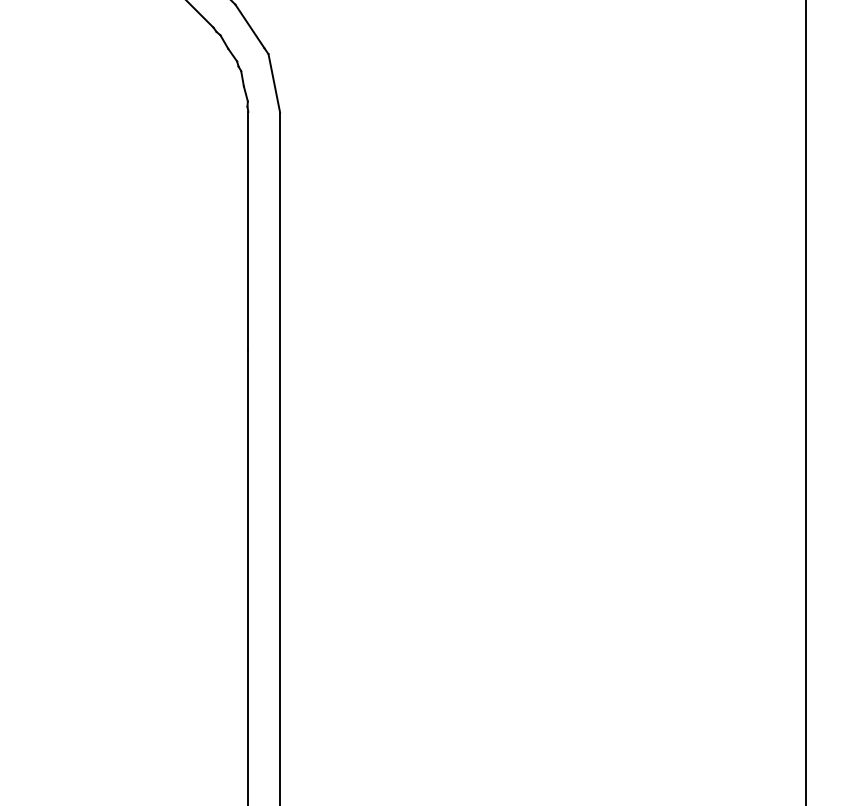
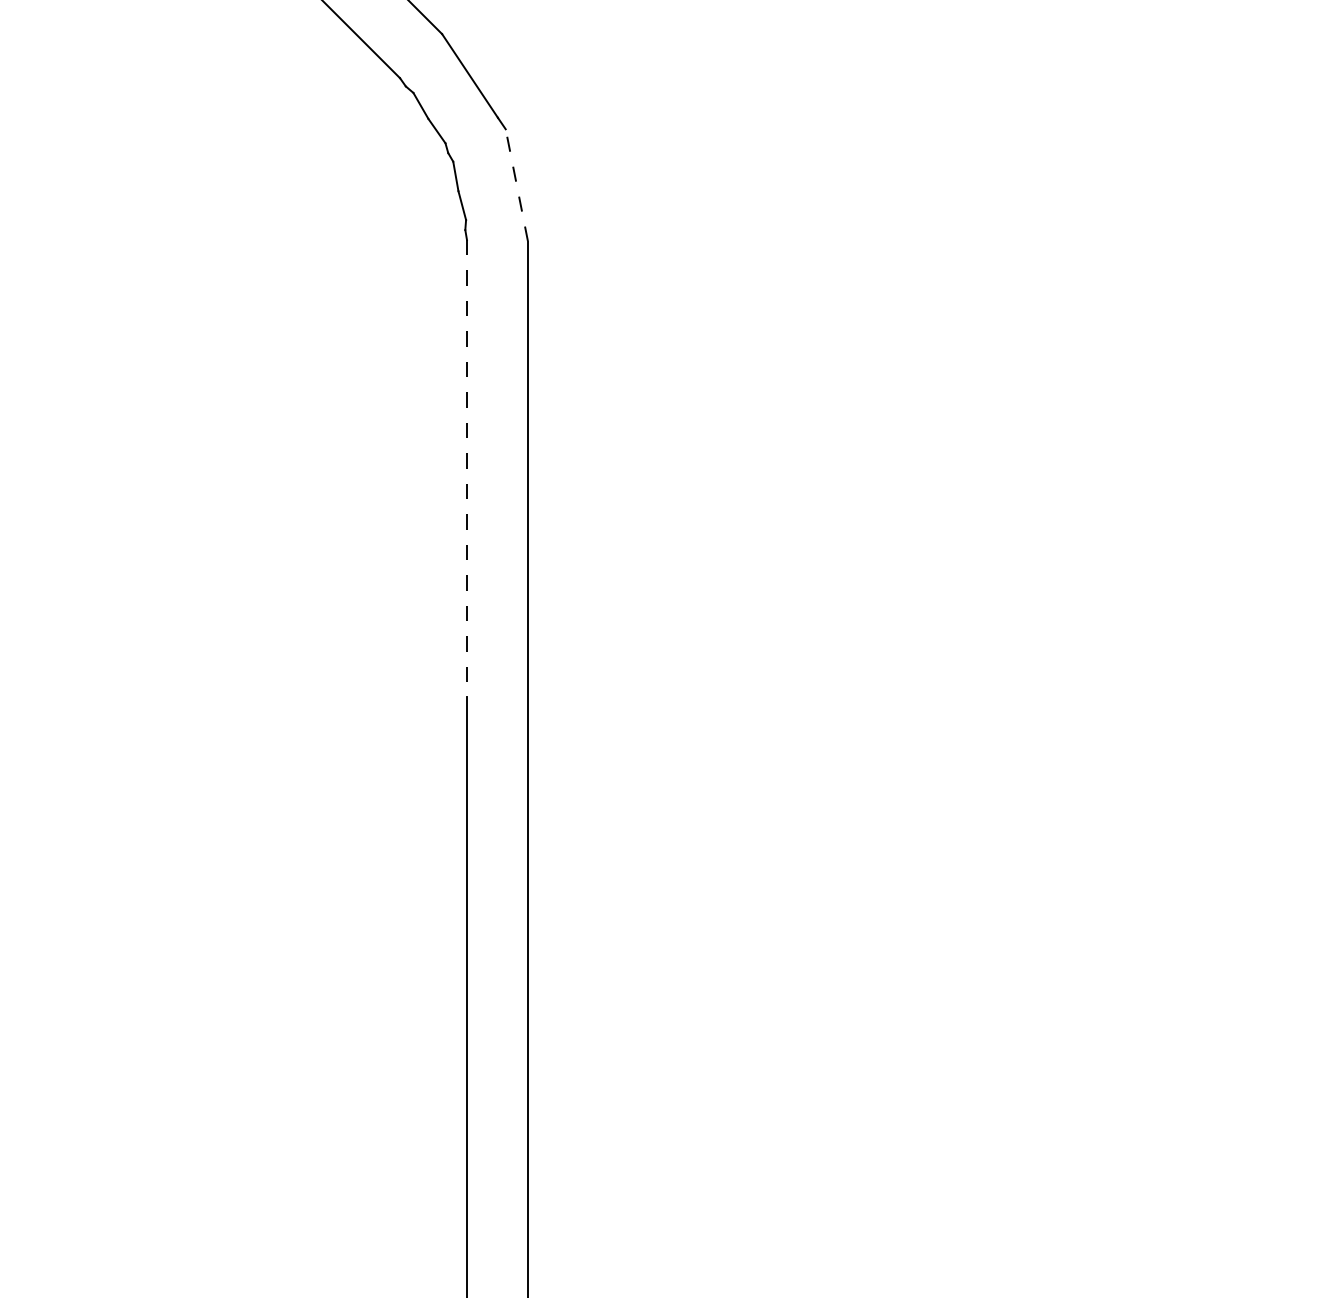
line: (274, 83) -> (517, 185), solid -> dashed
line: (248, 231) -> (467, 469), solid -> dashed

